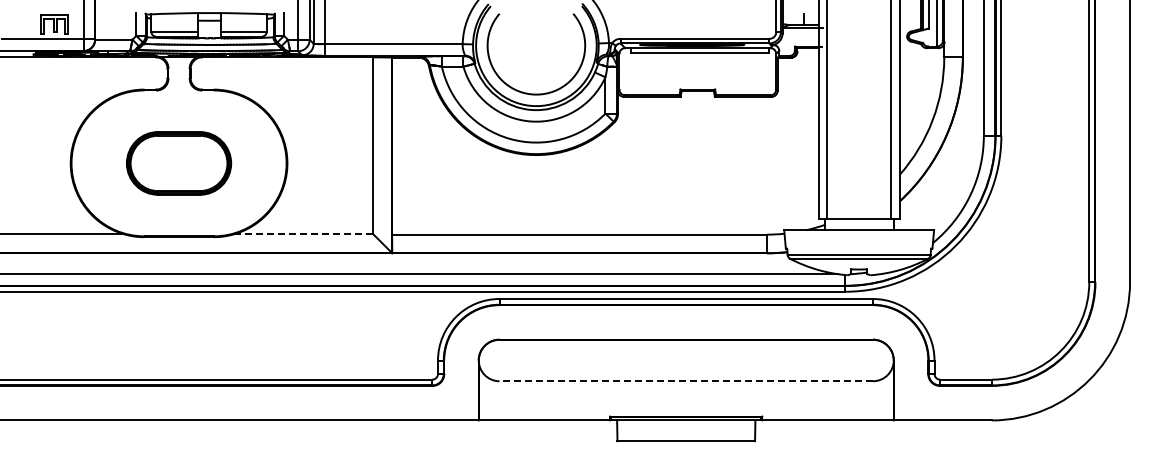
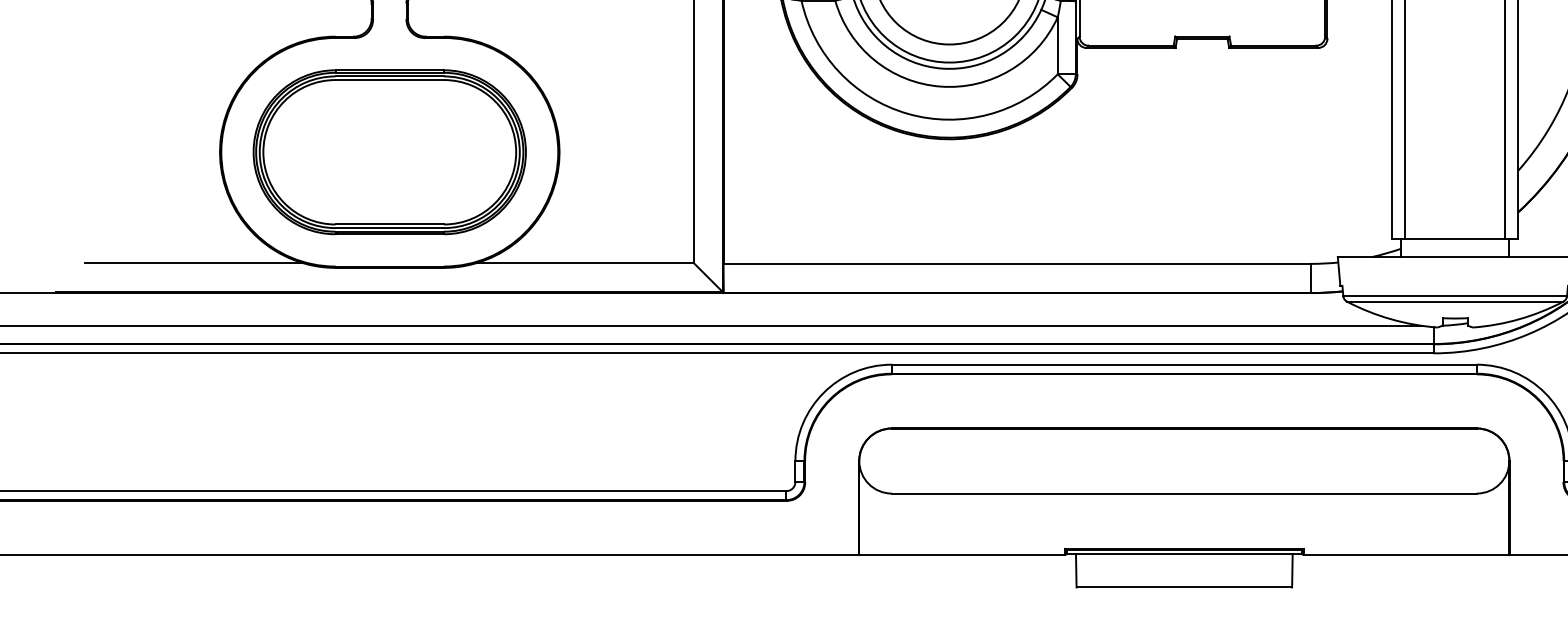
part: (178, 163) -> (388, 152), size x1.67
line: (303, 234) -> (584, 263), dashed -> solid
line: (686, 381) -> (1184, 493), dashed -> solid

